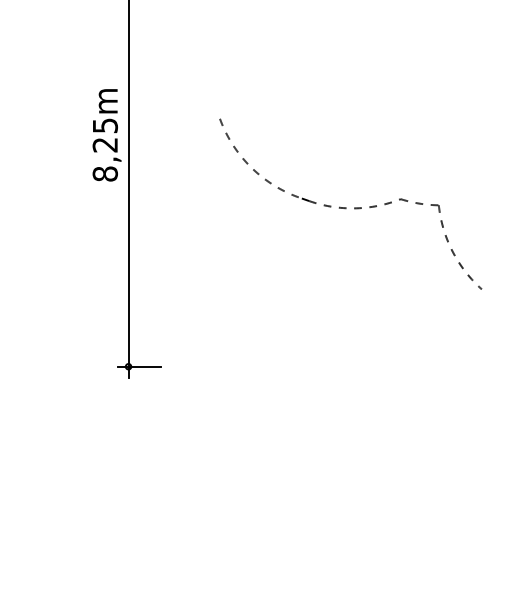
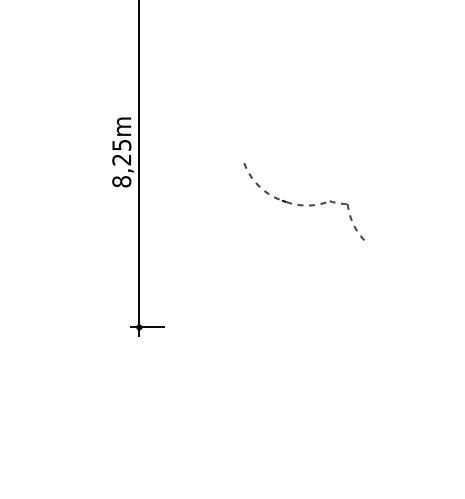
part: (345, 200) -> (303, 201), size x0.62

